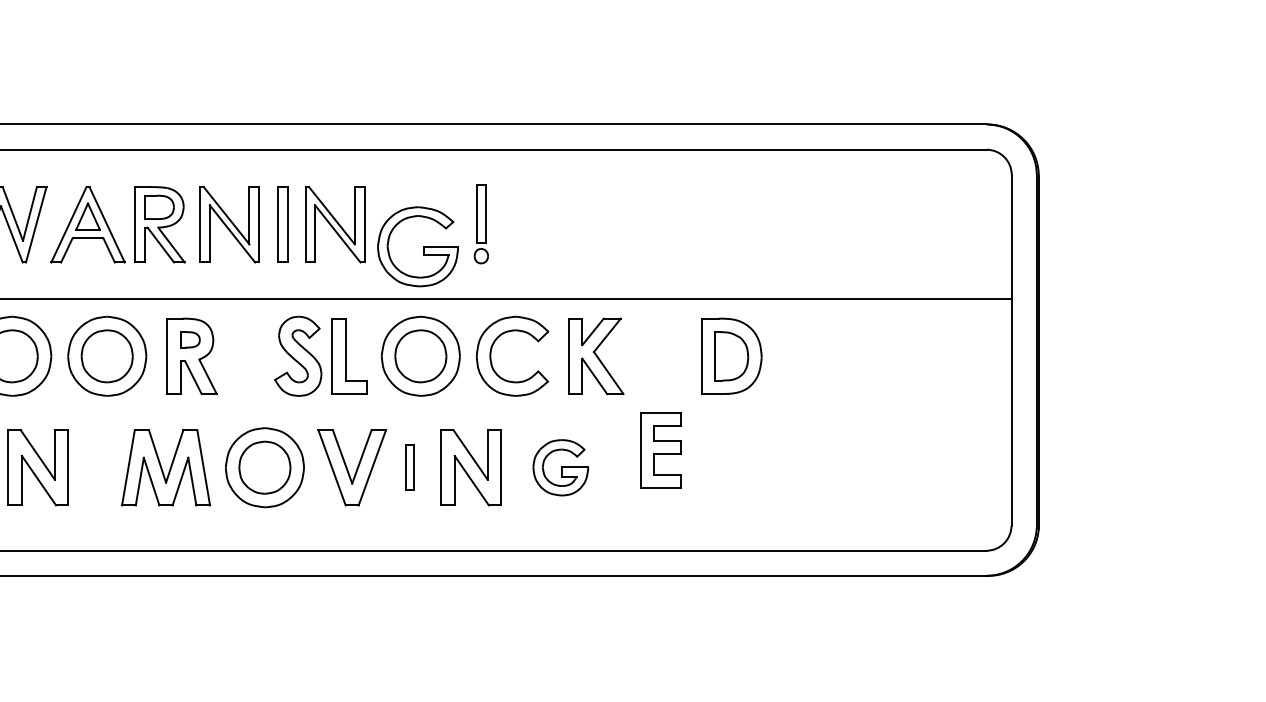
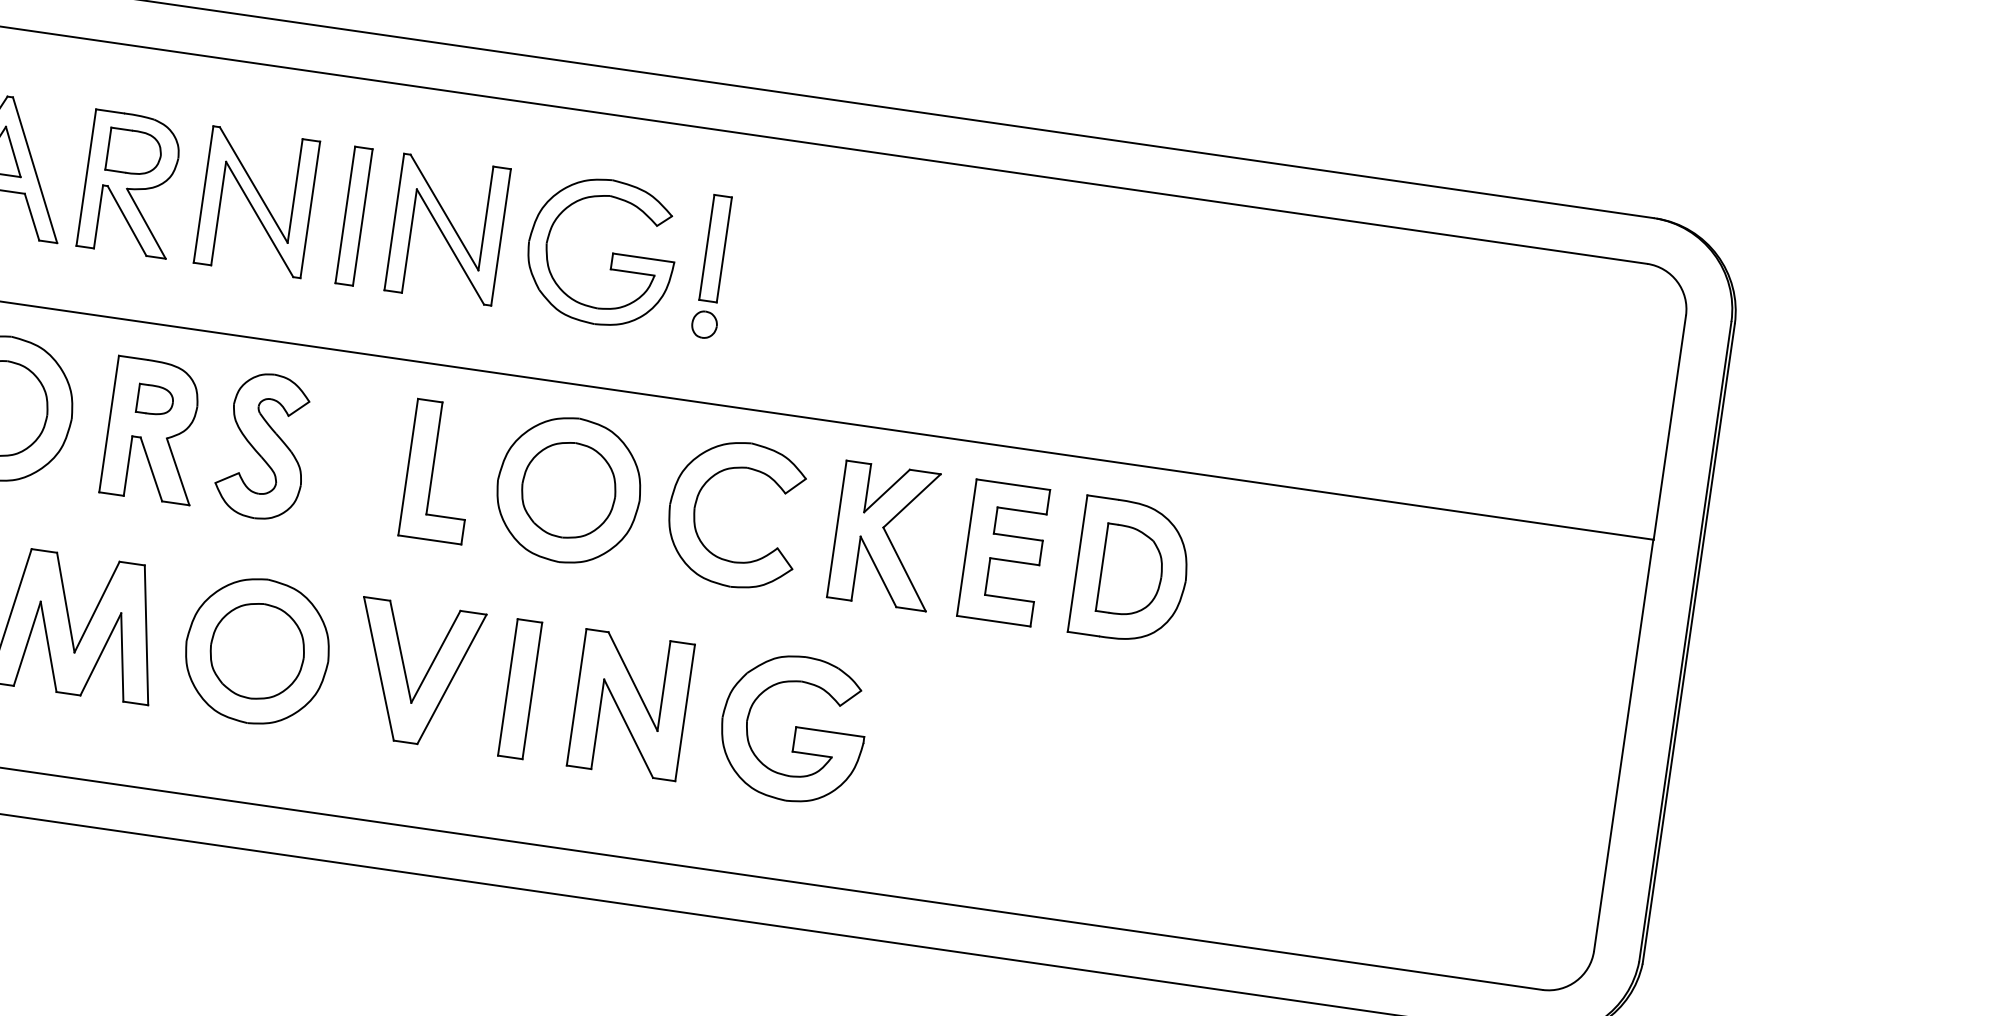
part: (417, 246) -> (600, 251), moved
part: (298, 355) -> (264, 444), moved
part: (660, 450) -> (1002, 553), moved
part: (409, 467) -> (519, 688), size x1.67
part: (560, 467) -> (792, 728), size x1.43

